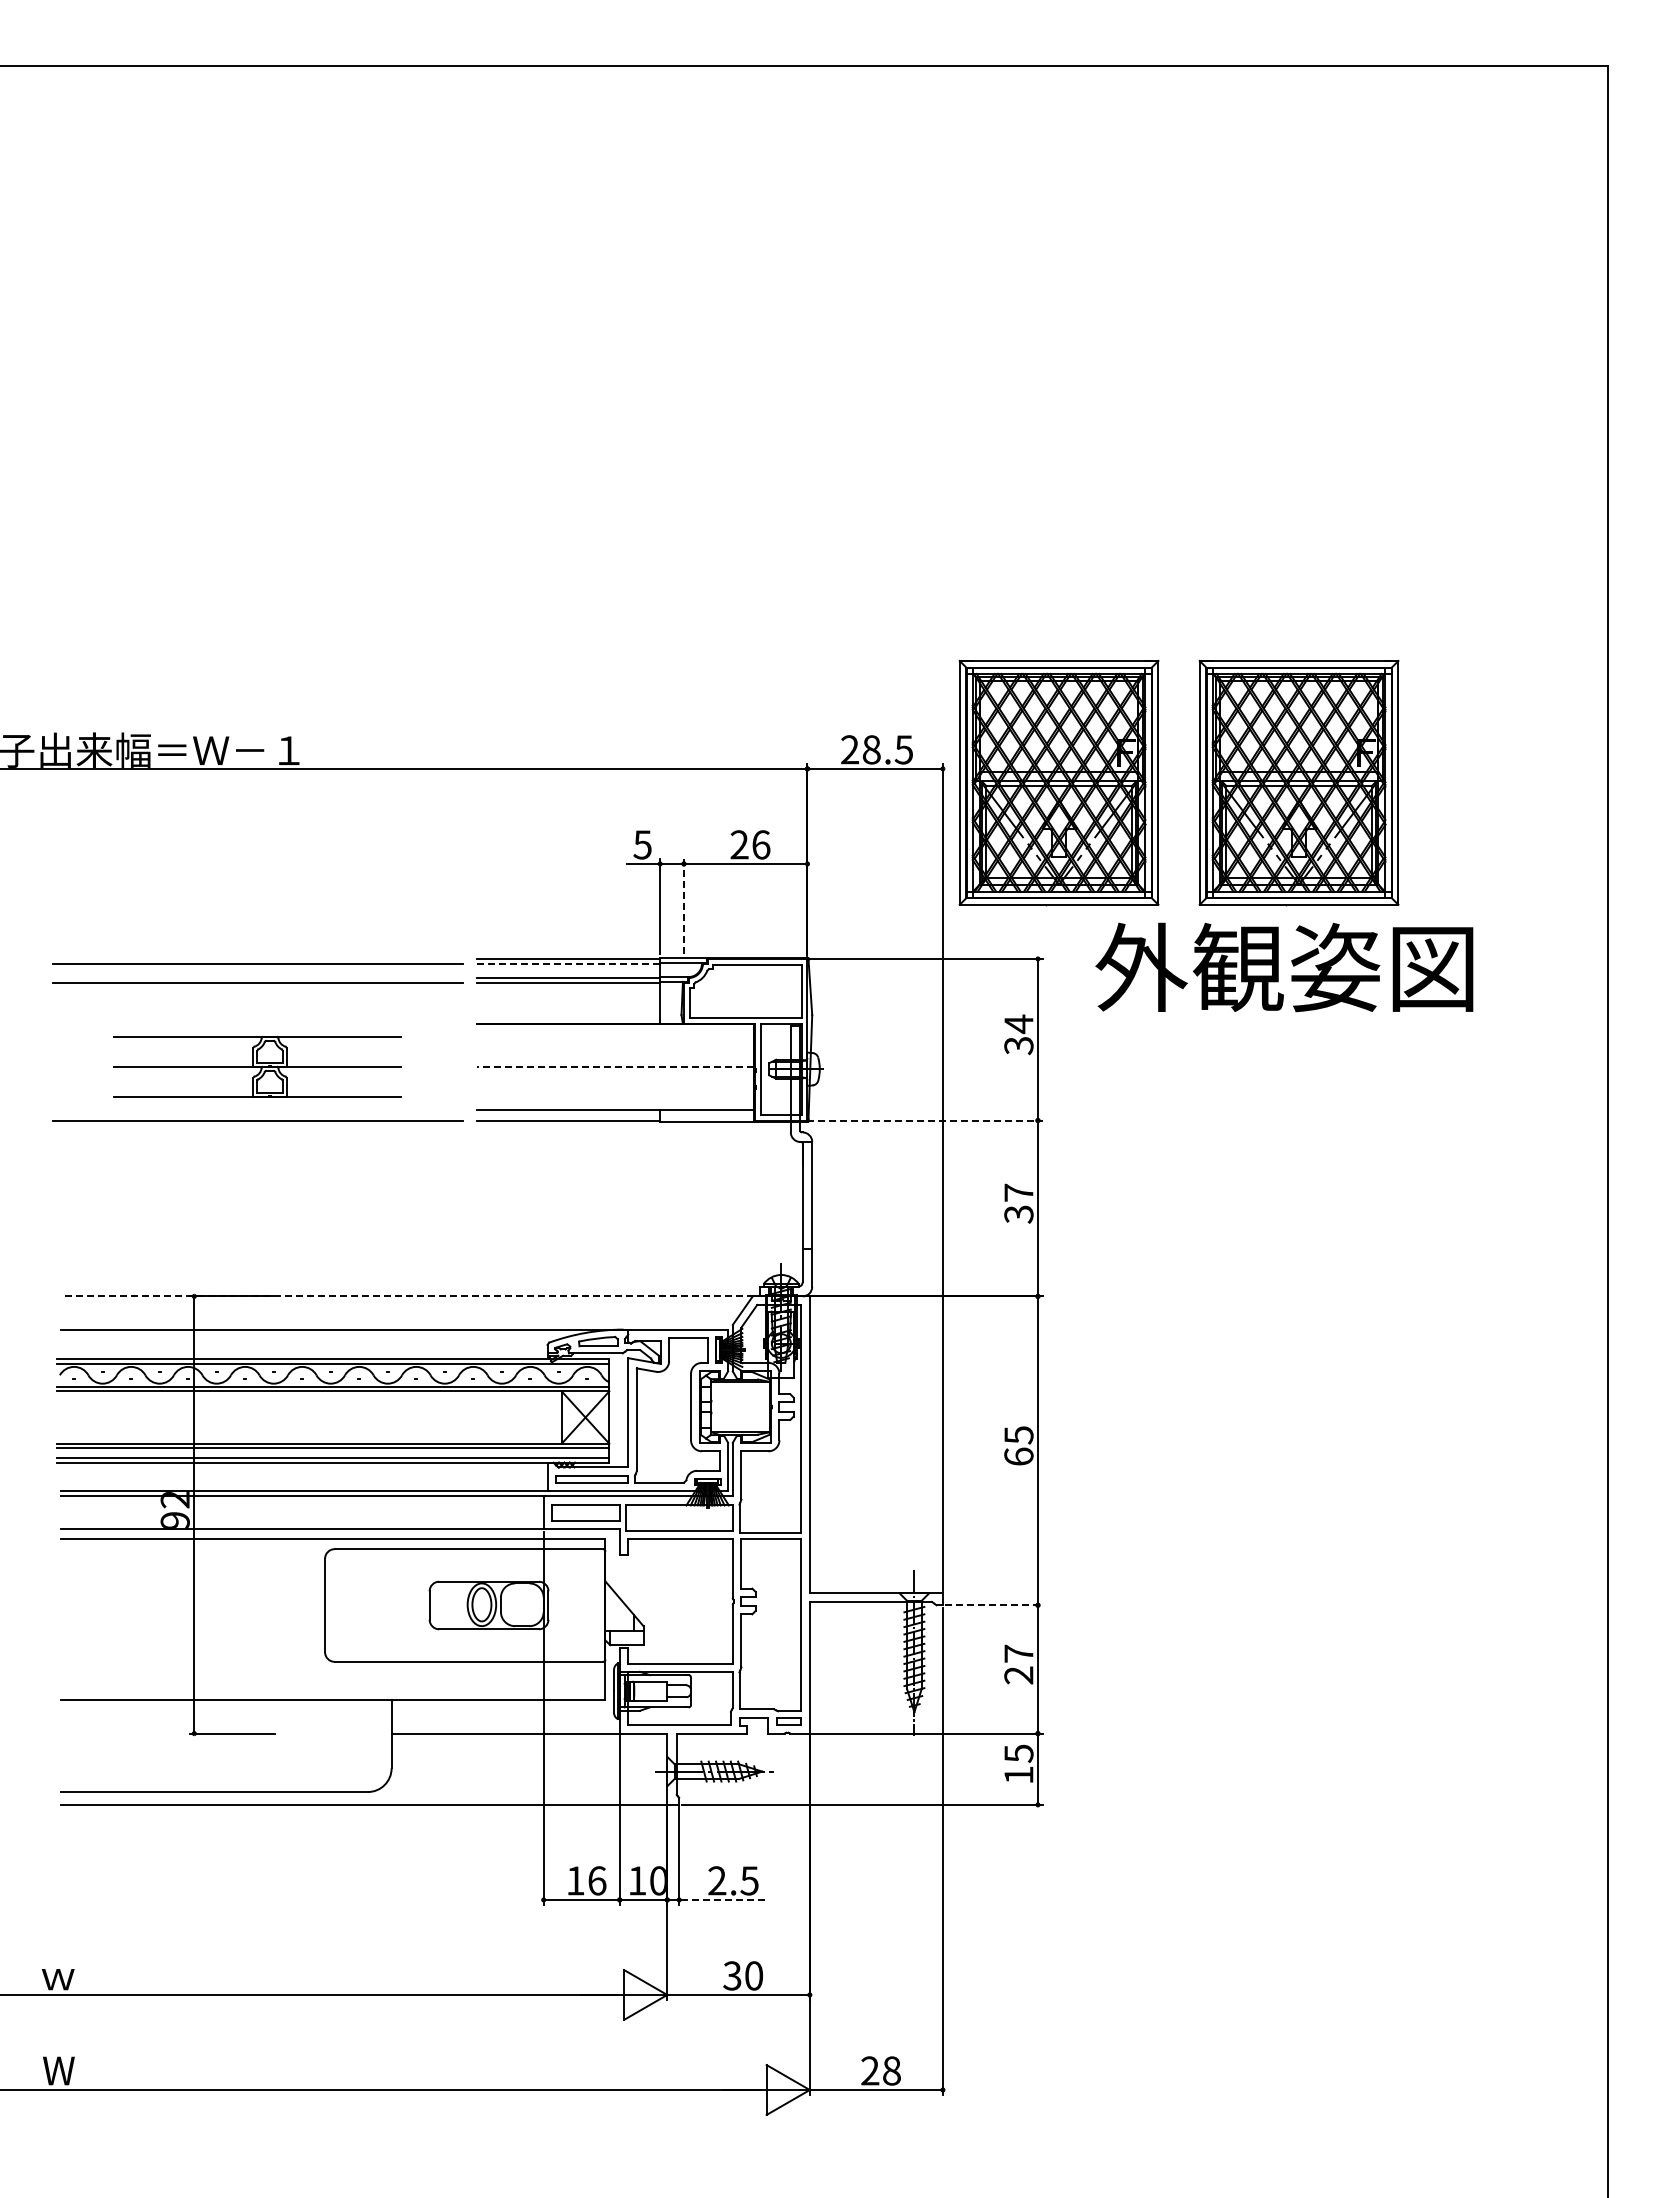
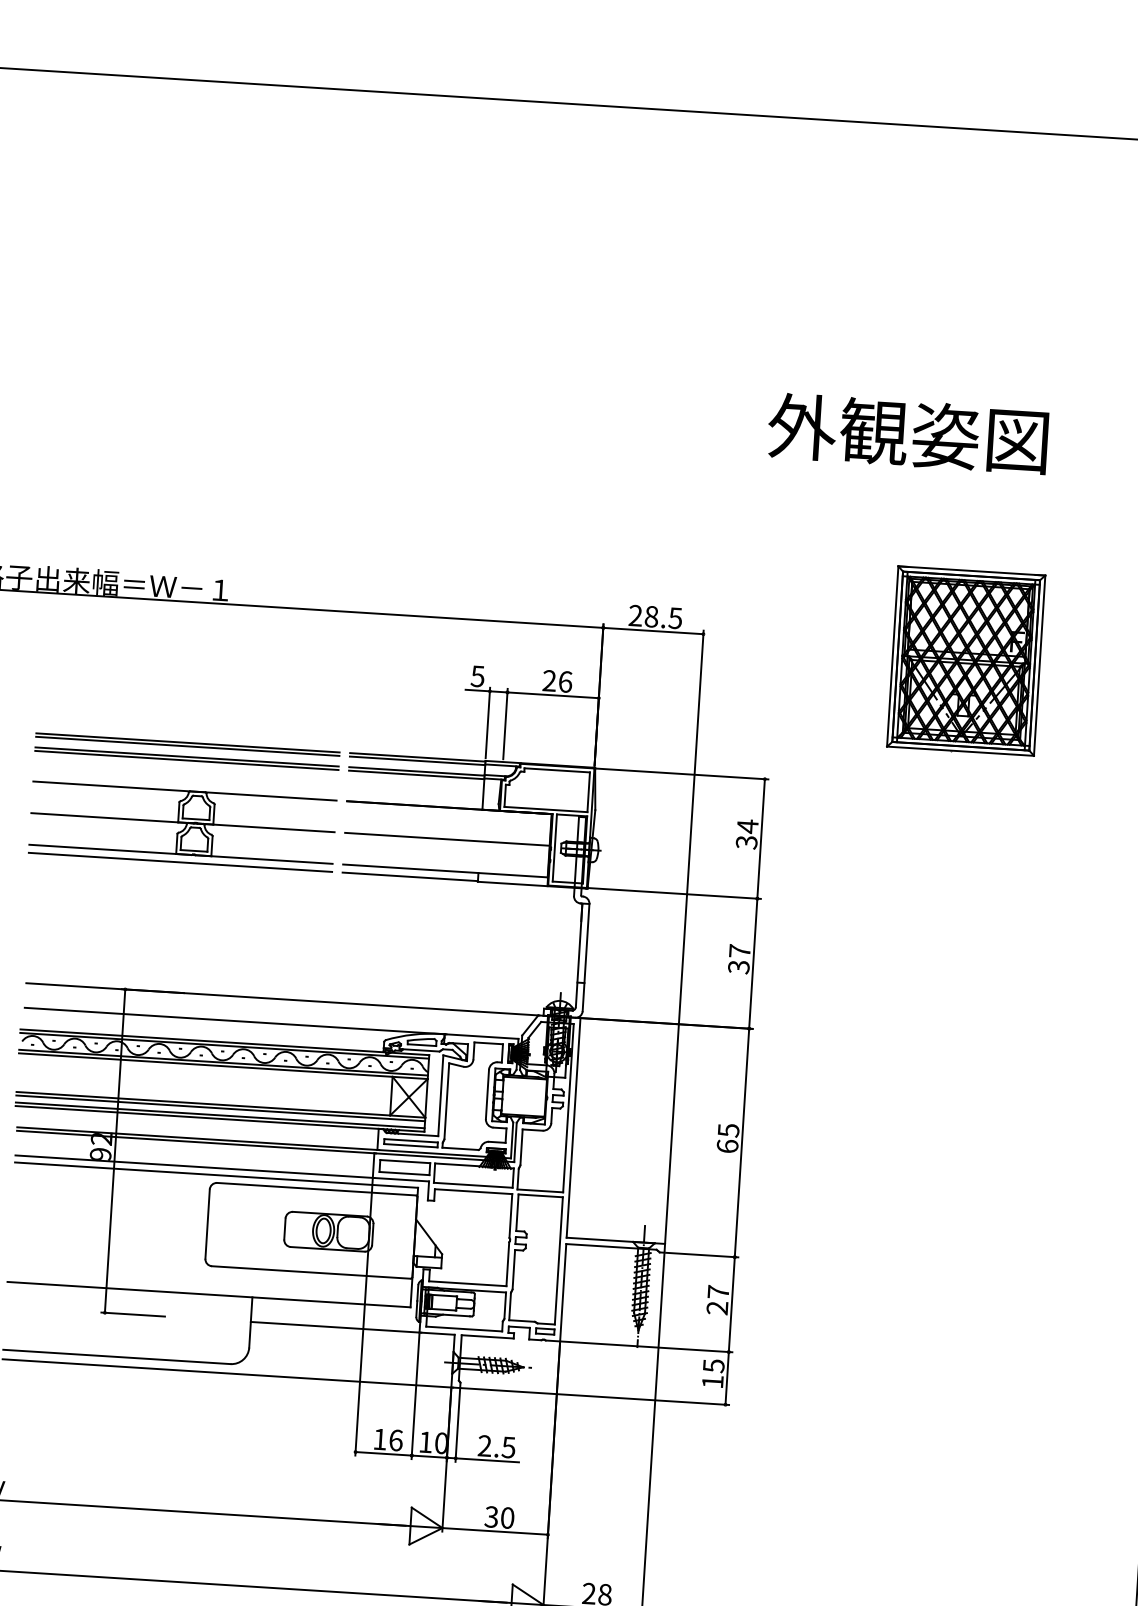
part: (1058, 782) -> (788, 649), removed
line: (683, 906) -> (505, 723), dashed -> solid
line: (257, 959) -> (187, 743), added
line: (568, 963) -> (417, 760), dashed -> solid
text: (1284, 967) -> (908, 433), moved
line: (257, 978) -> (186, 757), added
part: (257, 1066) -> (182, 822), size x1.43
line: (614, 1066) -> (446, 838), dashed -> solid
line: (925, 1120) -> (674, 893), dashed -> solid
line: (407, 1296) -> (282, 999), dashed -> solid
line: (994, 1605) -> (702, 1255), dashed -> solid
line: (721, 1899) -> (487, 1460), dashed -> solid

